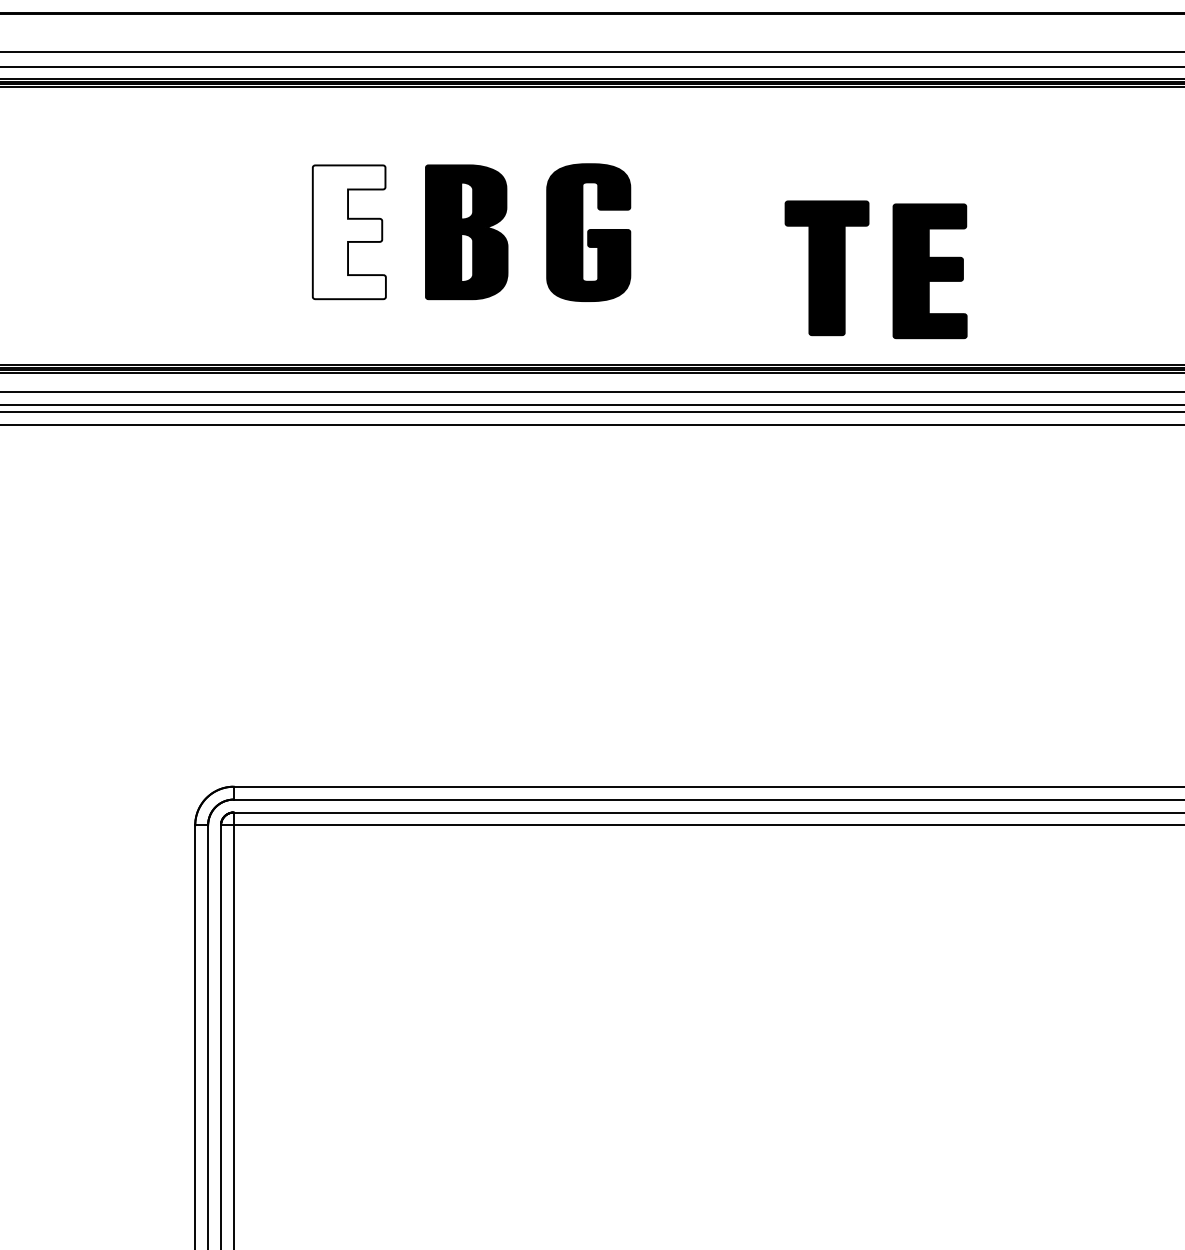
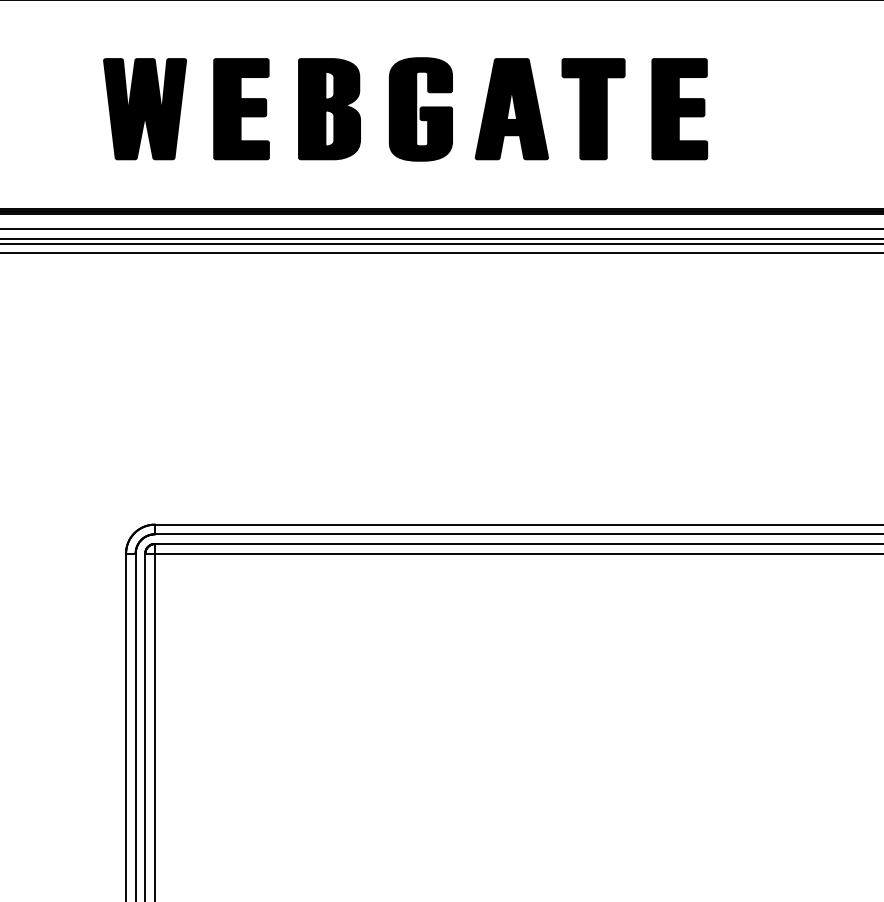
part: (220, 232) -> (145, 109), added
fill: (348, 232) -> (240, 109), added
part: (710, 232) -> (512, 109), added
part: (826, 268) -> (593, 109), moved
part: (929, 271) -> (679, 109), moved

